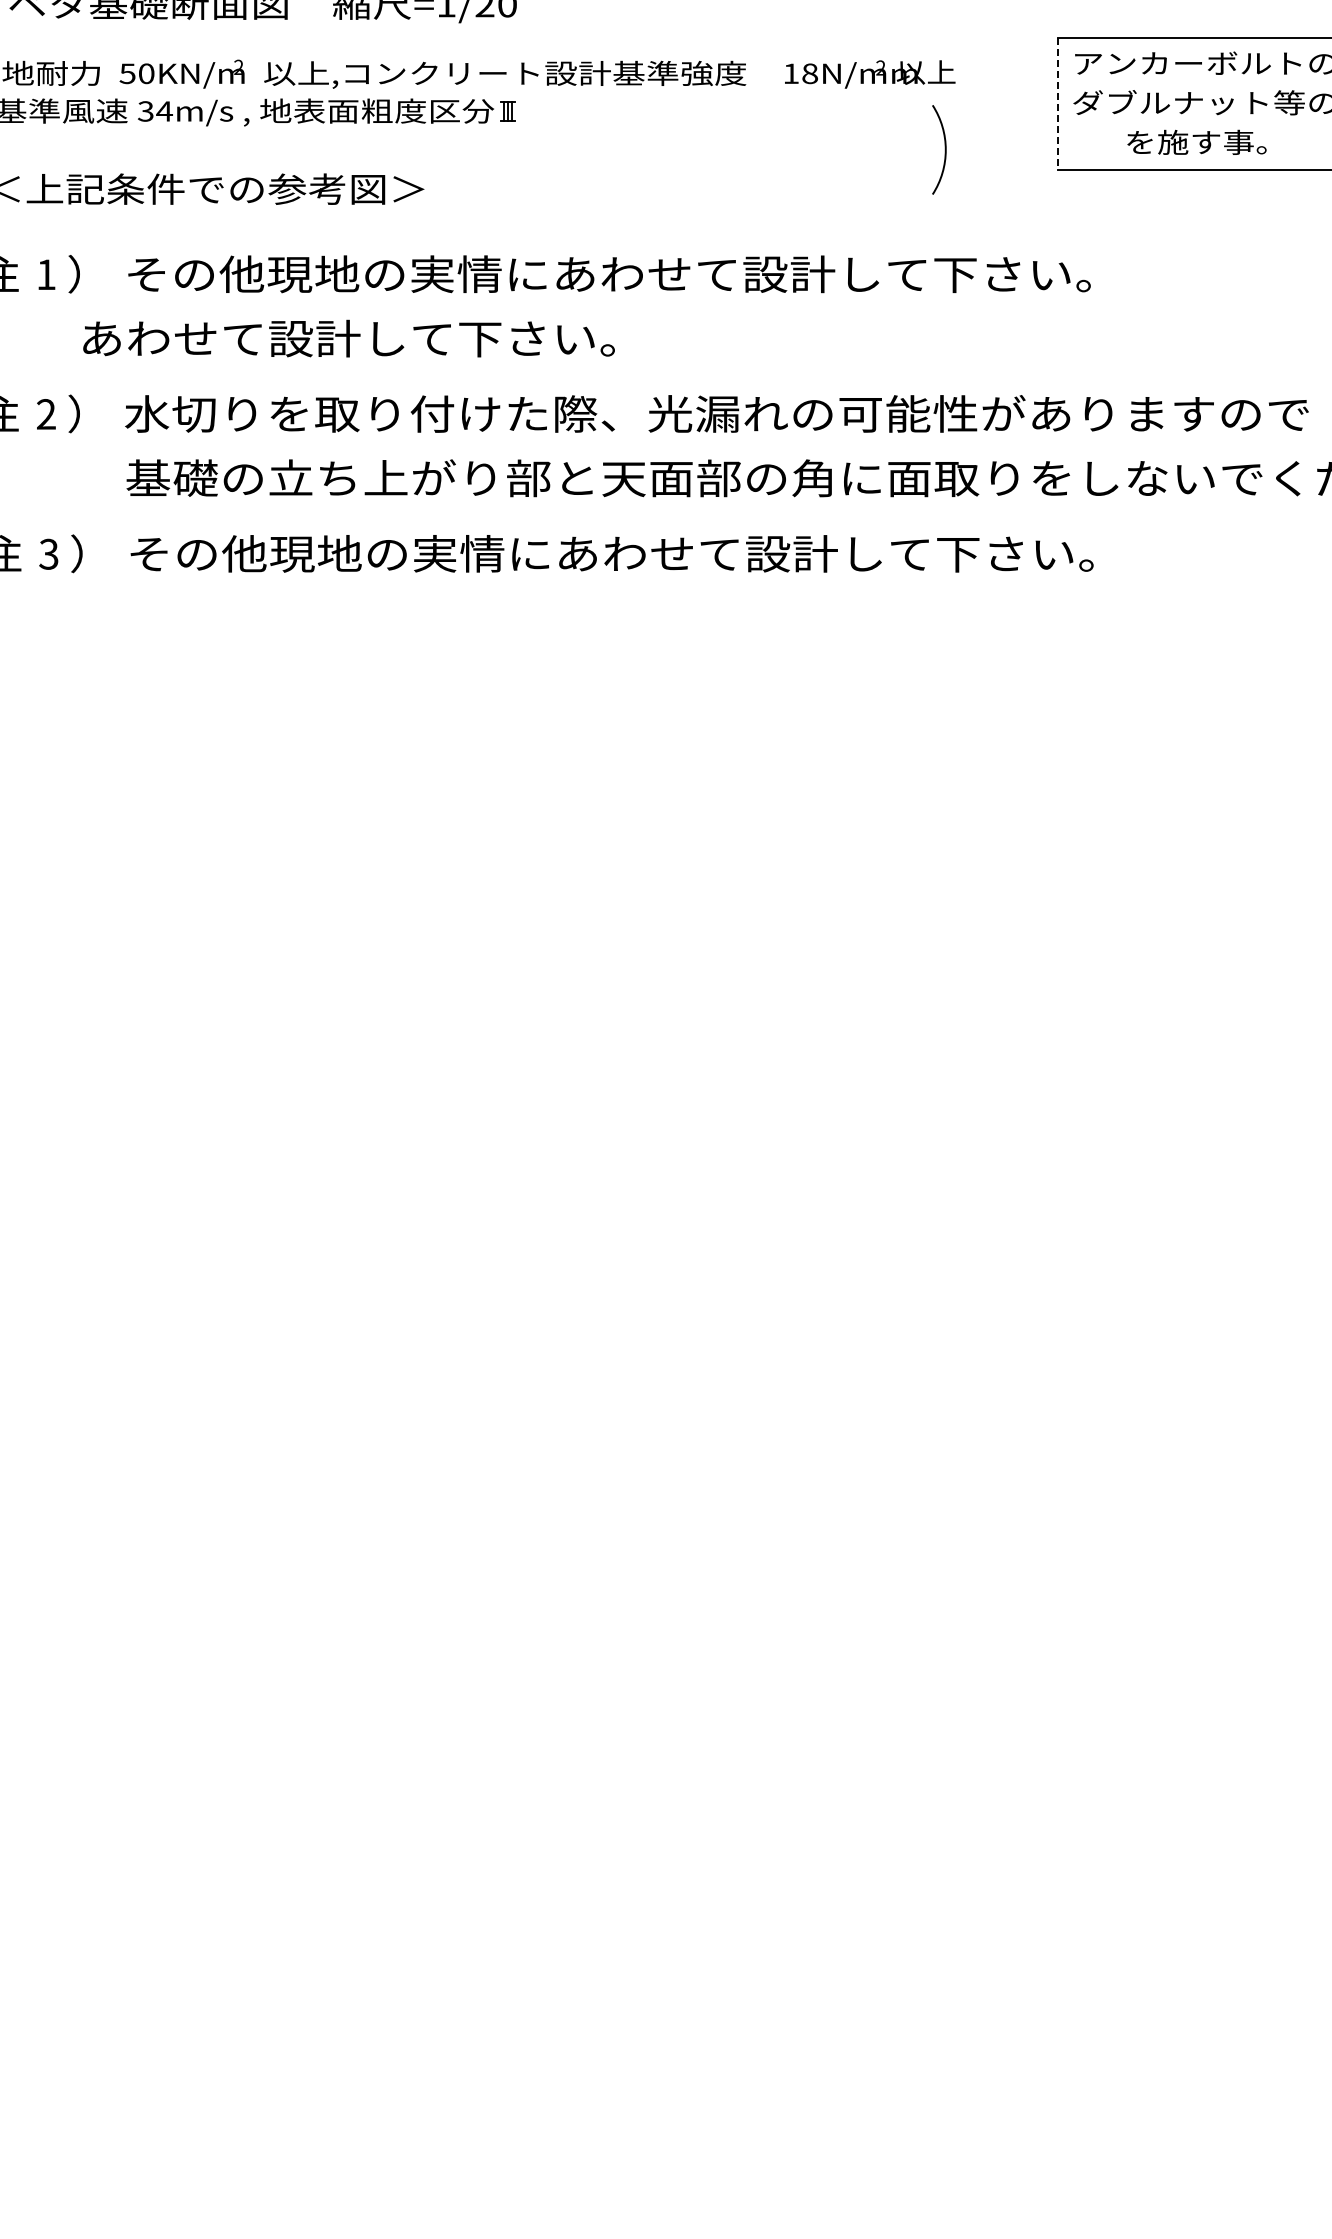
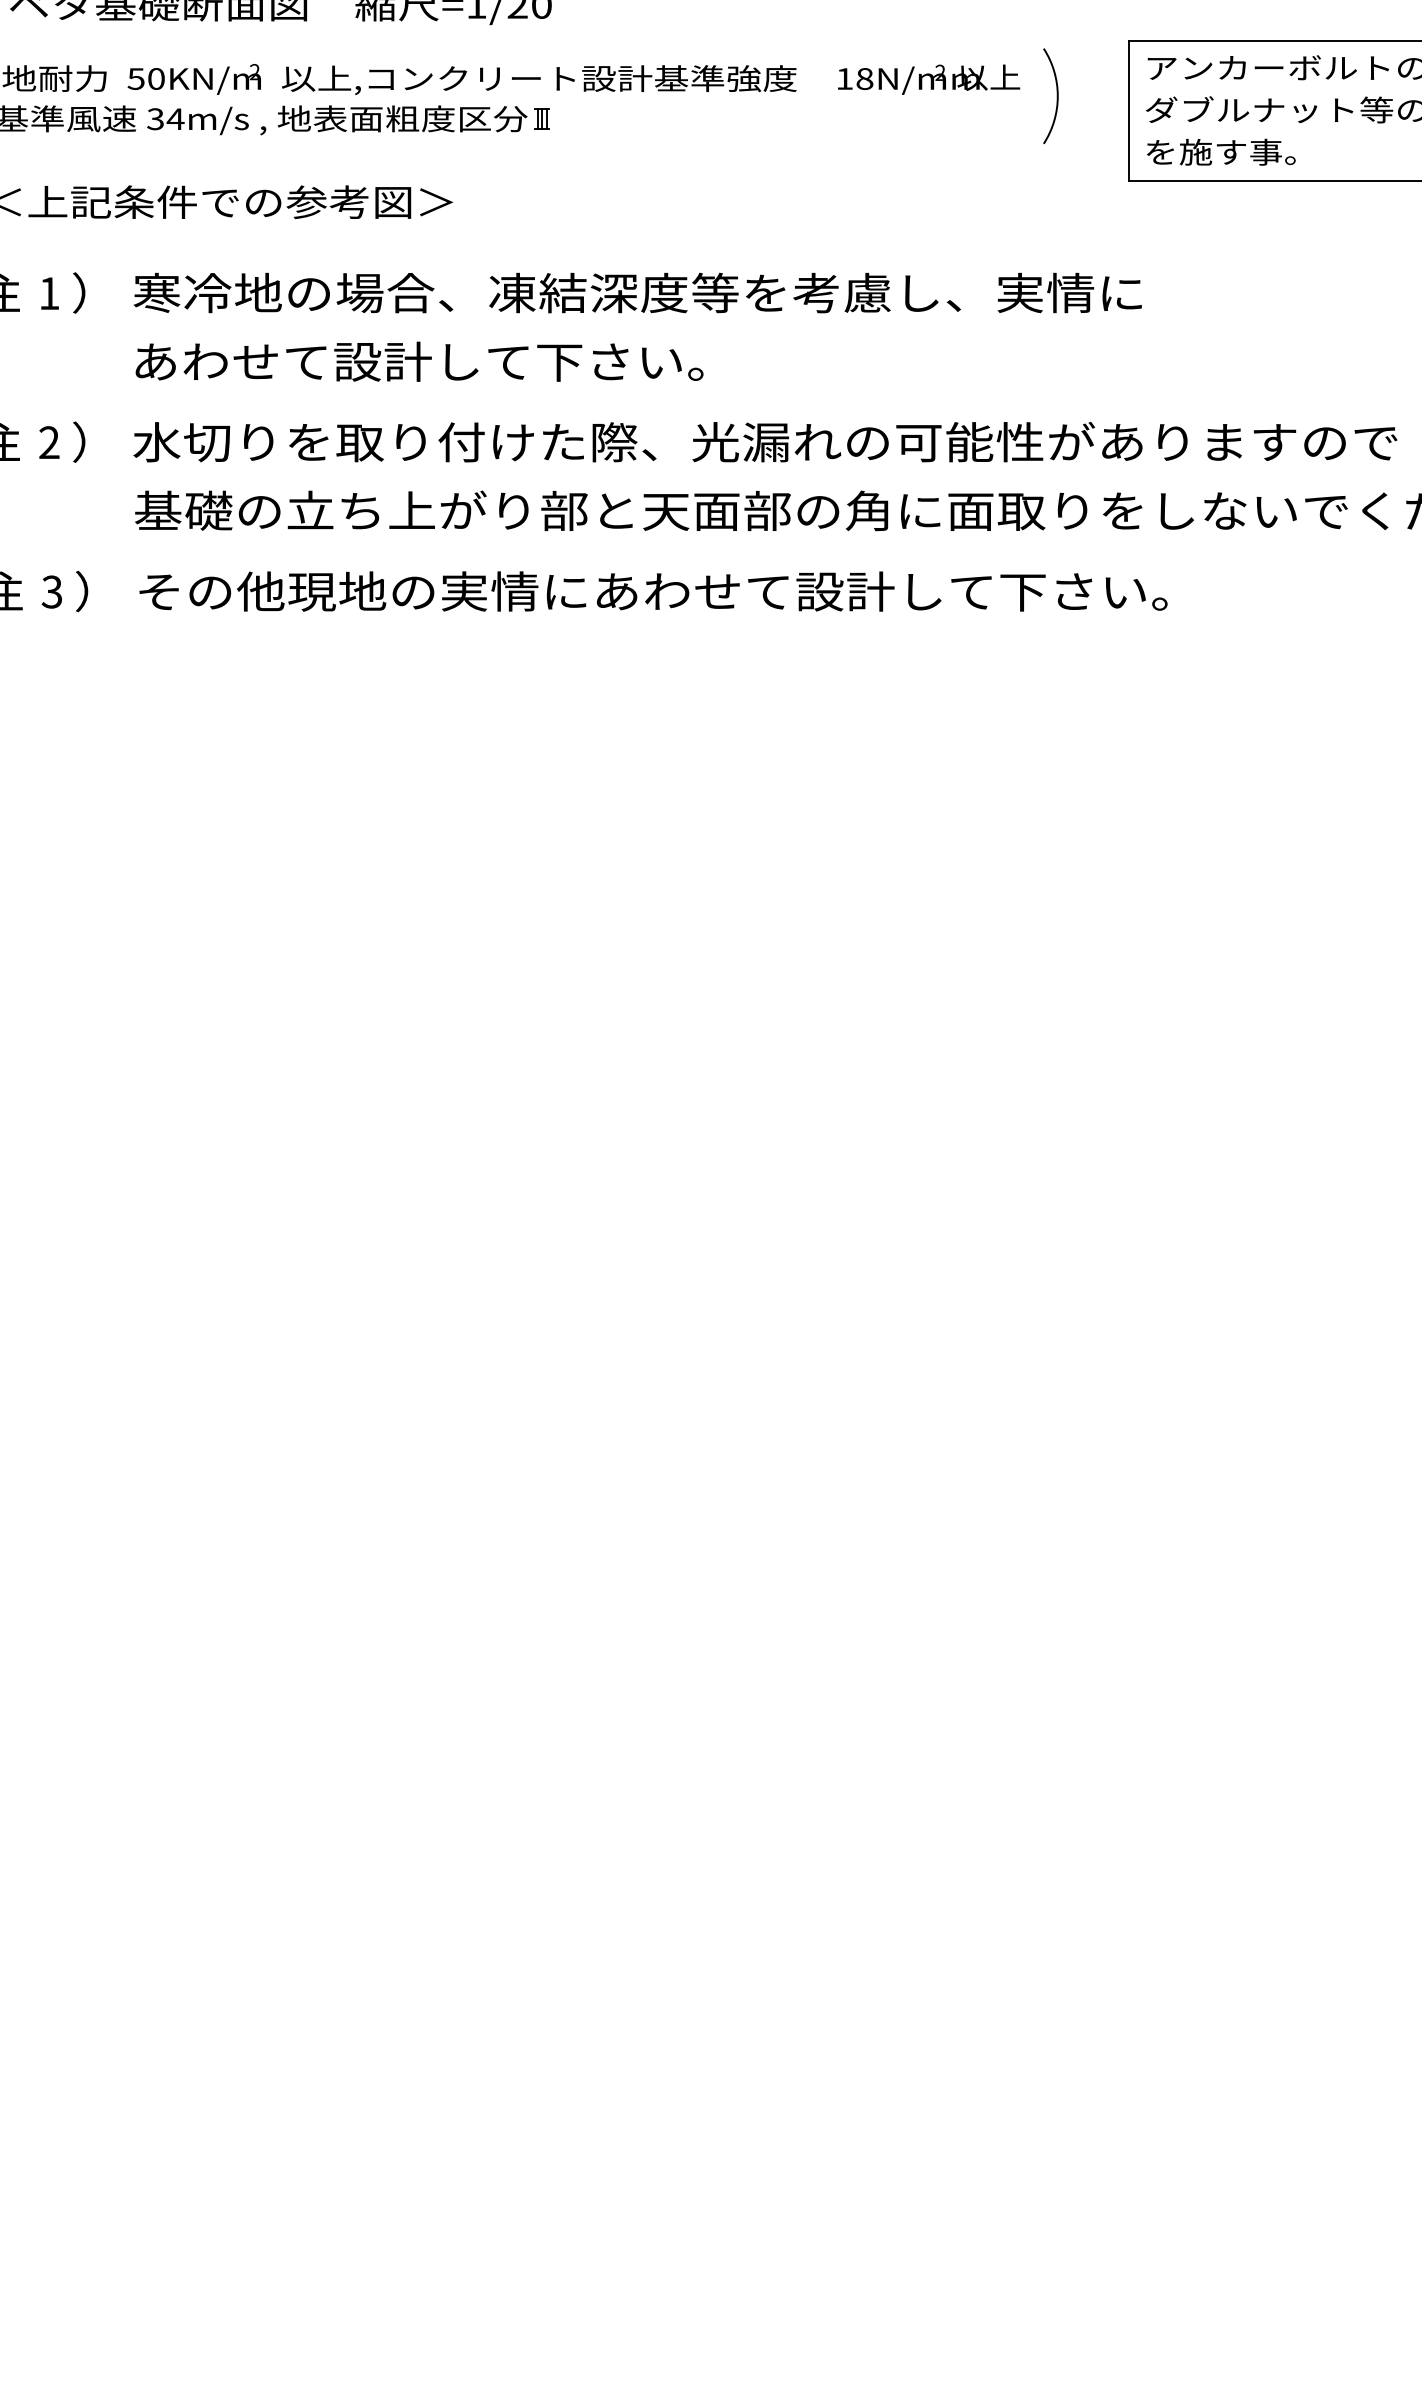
line: (1057, 103) -> (1129, 110), dashed -> solid
text: (1196, 141) -> (1220, 151), moved
arc: (944, 149) -> (1056, 95), moved
text: (607, 274) -> (648, 293), その他現地の実情にあわせて設計して下さい。 -> 寒冷地の場合、凍結深度等を考慮し、実情に
text: (348, 338) -> (418, 361), moved

